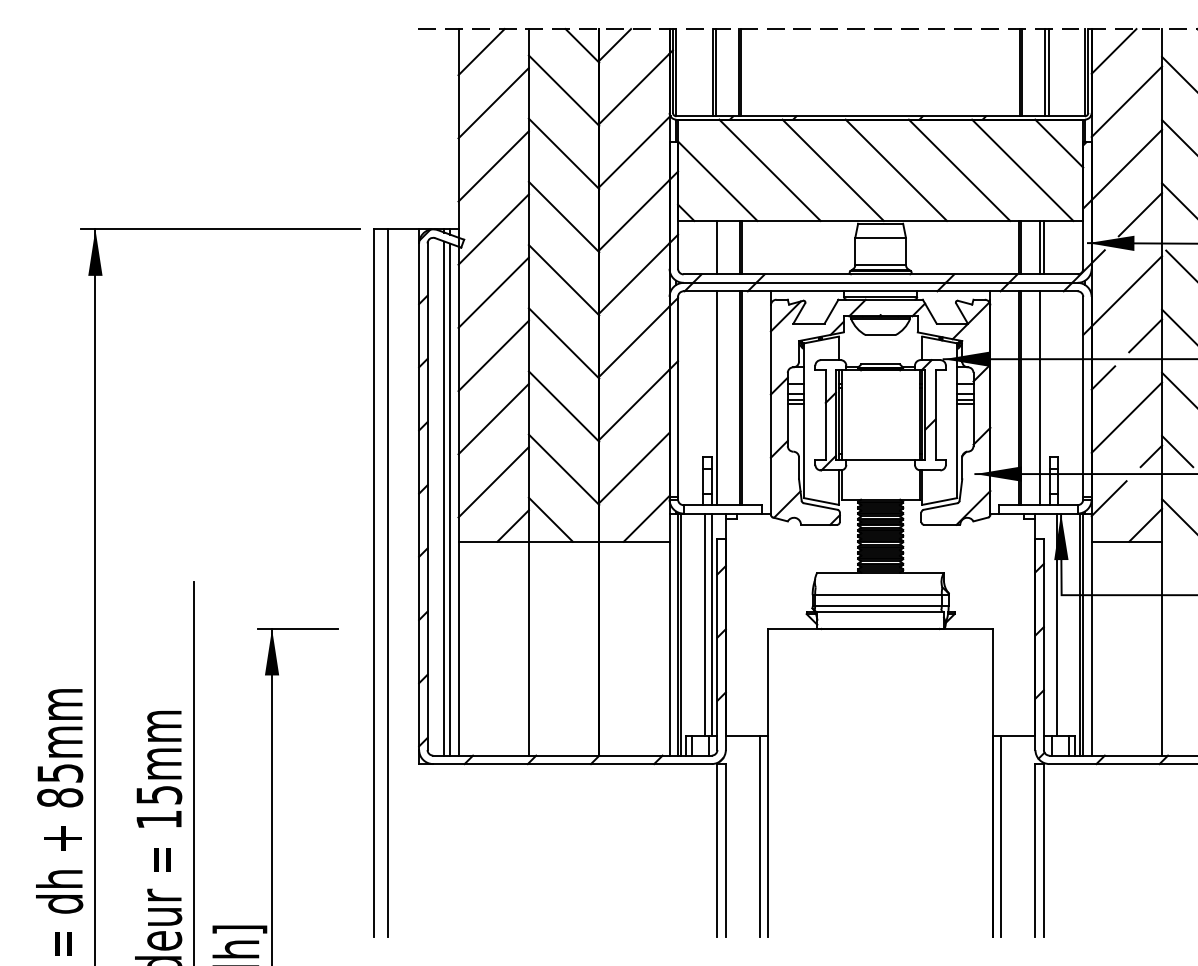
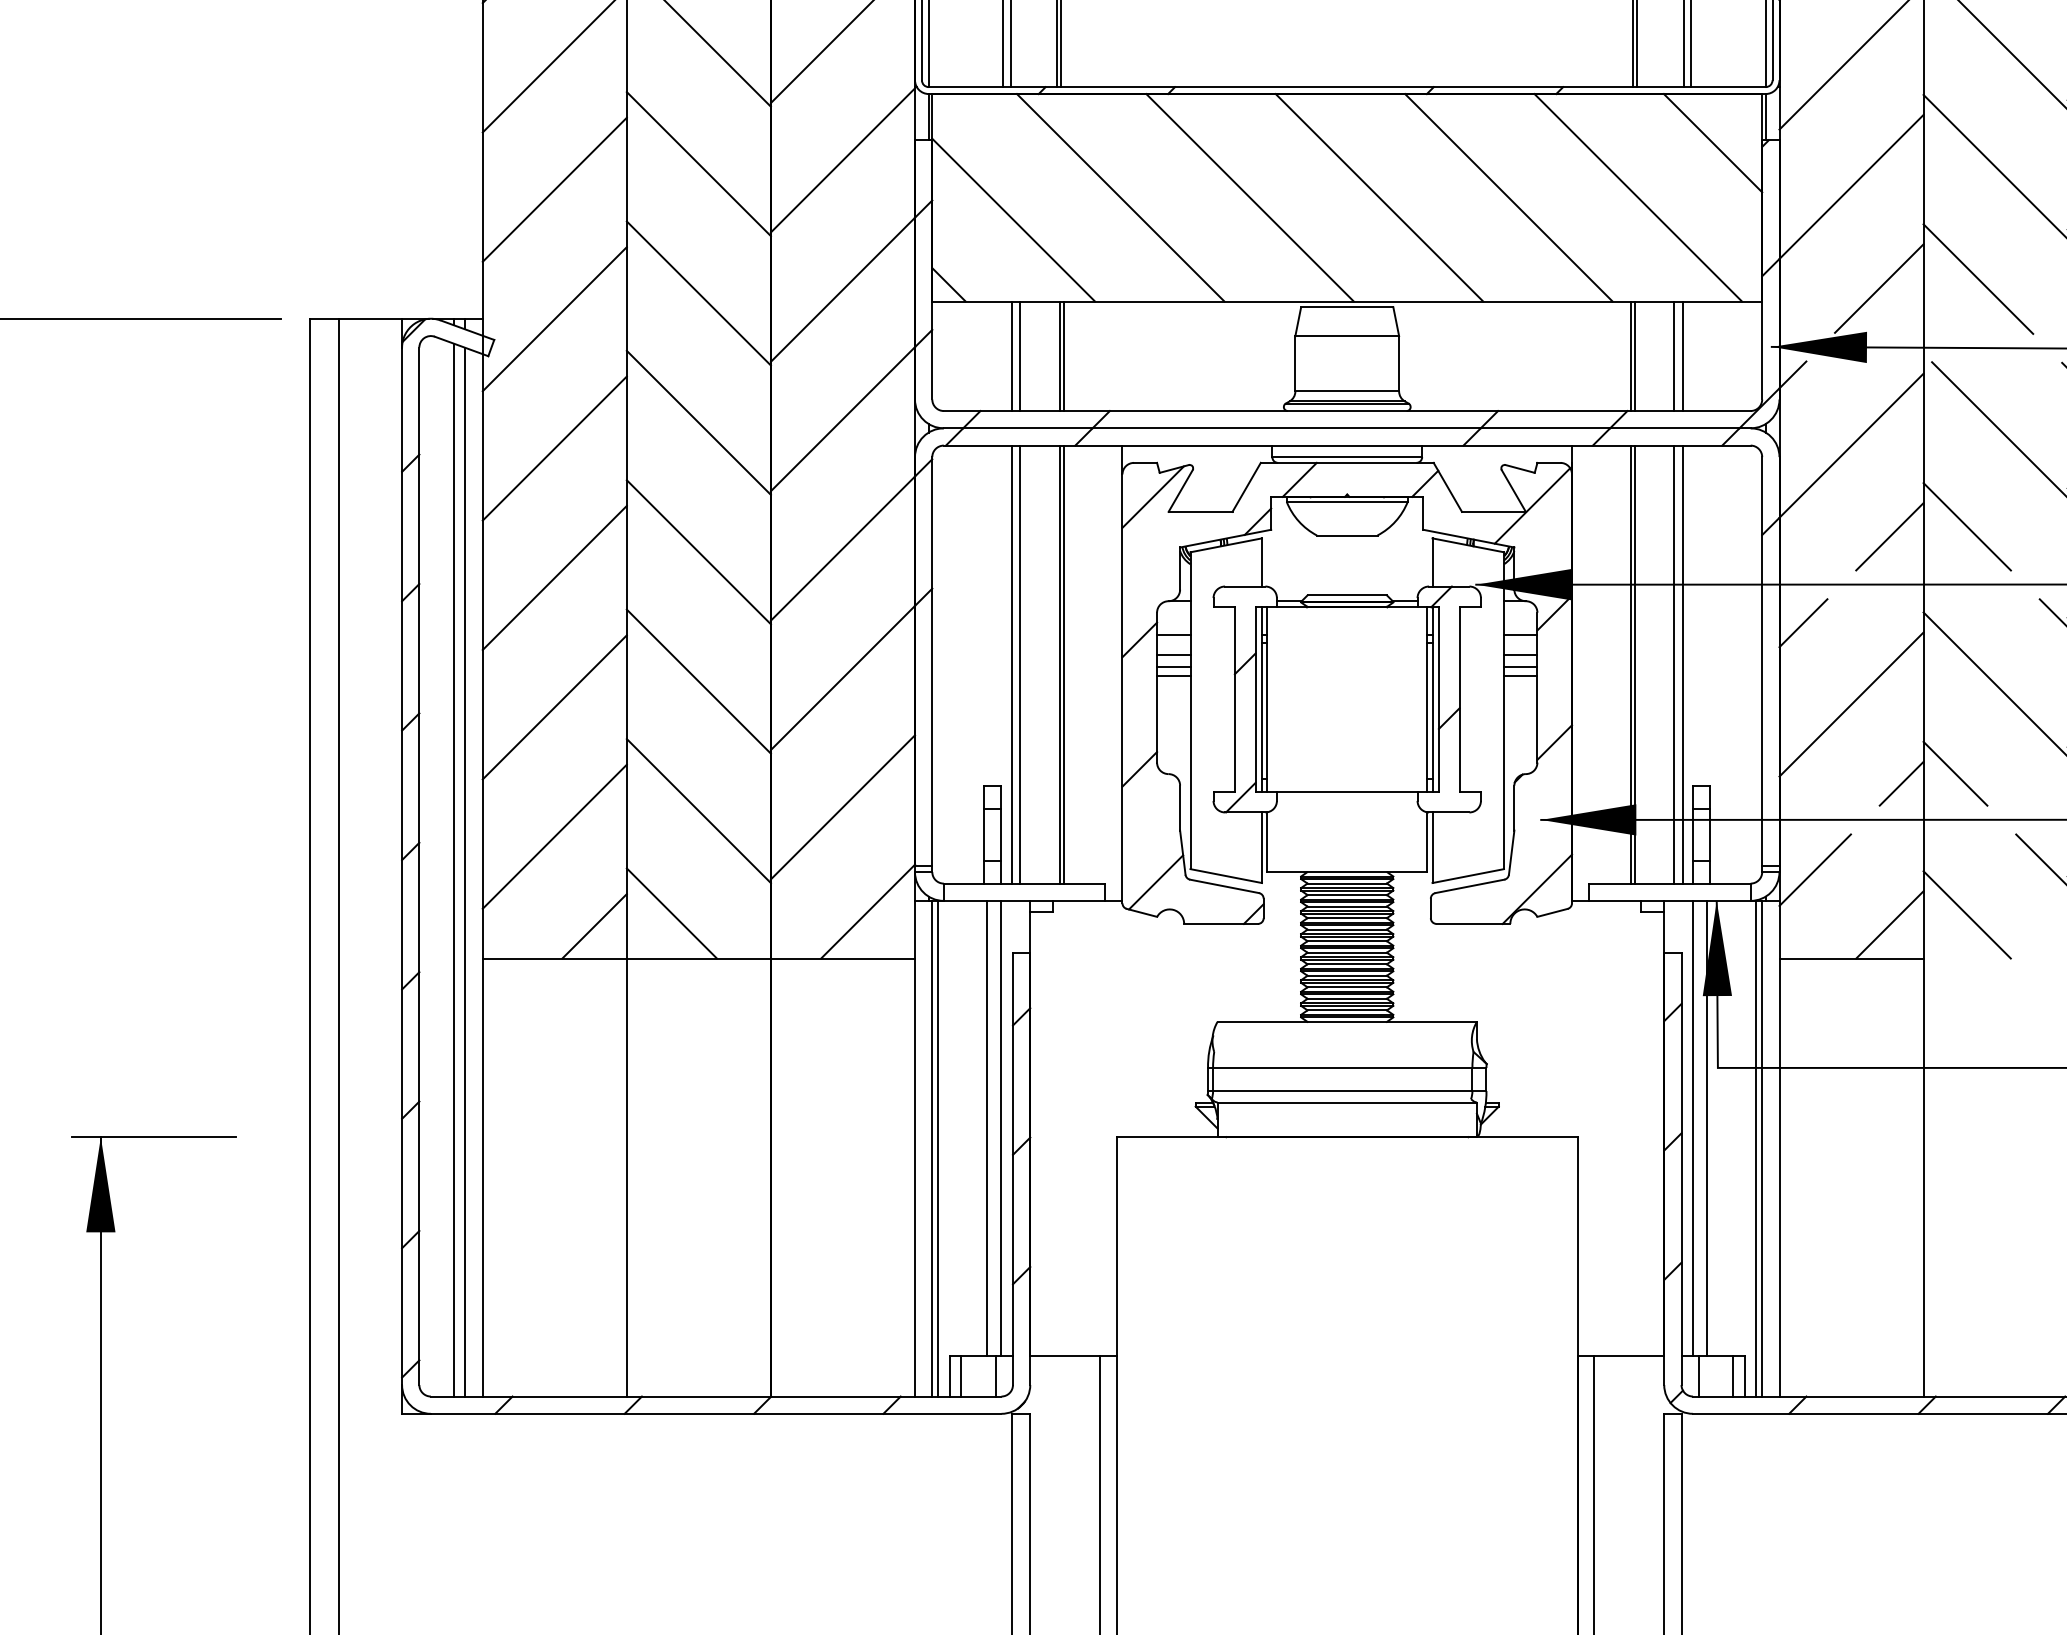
line: (720, 247) -> (1019, 355), added
line: (720, 398) -> (1019, 665), added
line: (1044, 398) -> (1682, 665), added
line: (1049, 624) -> (1693, 1127), added

